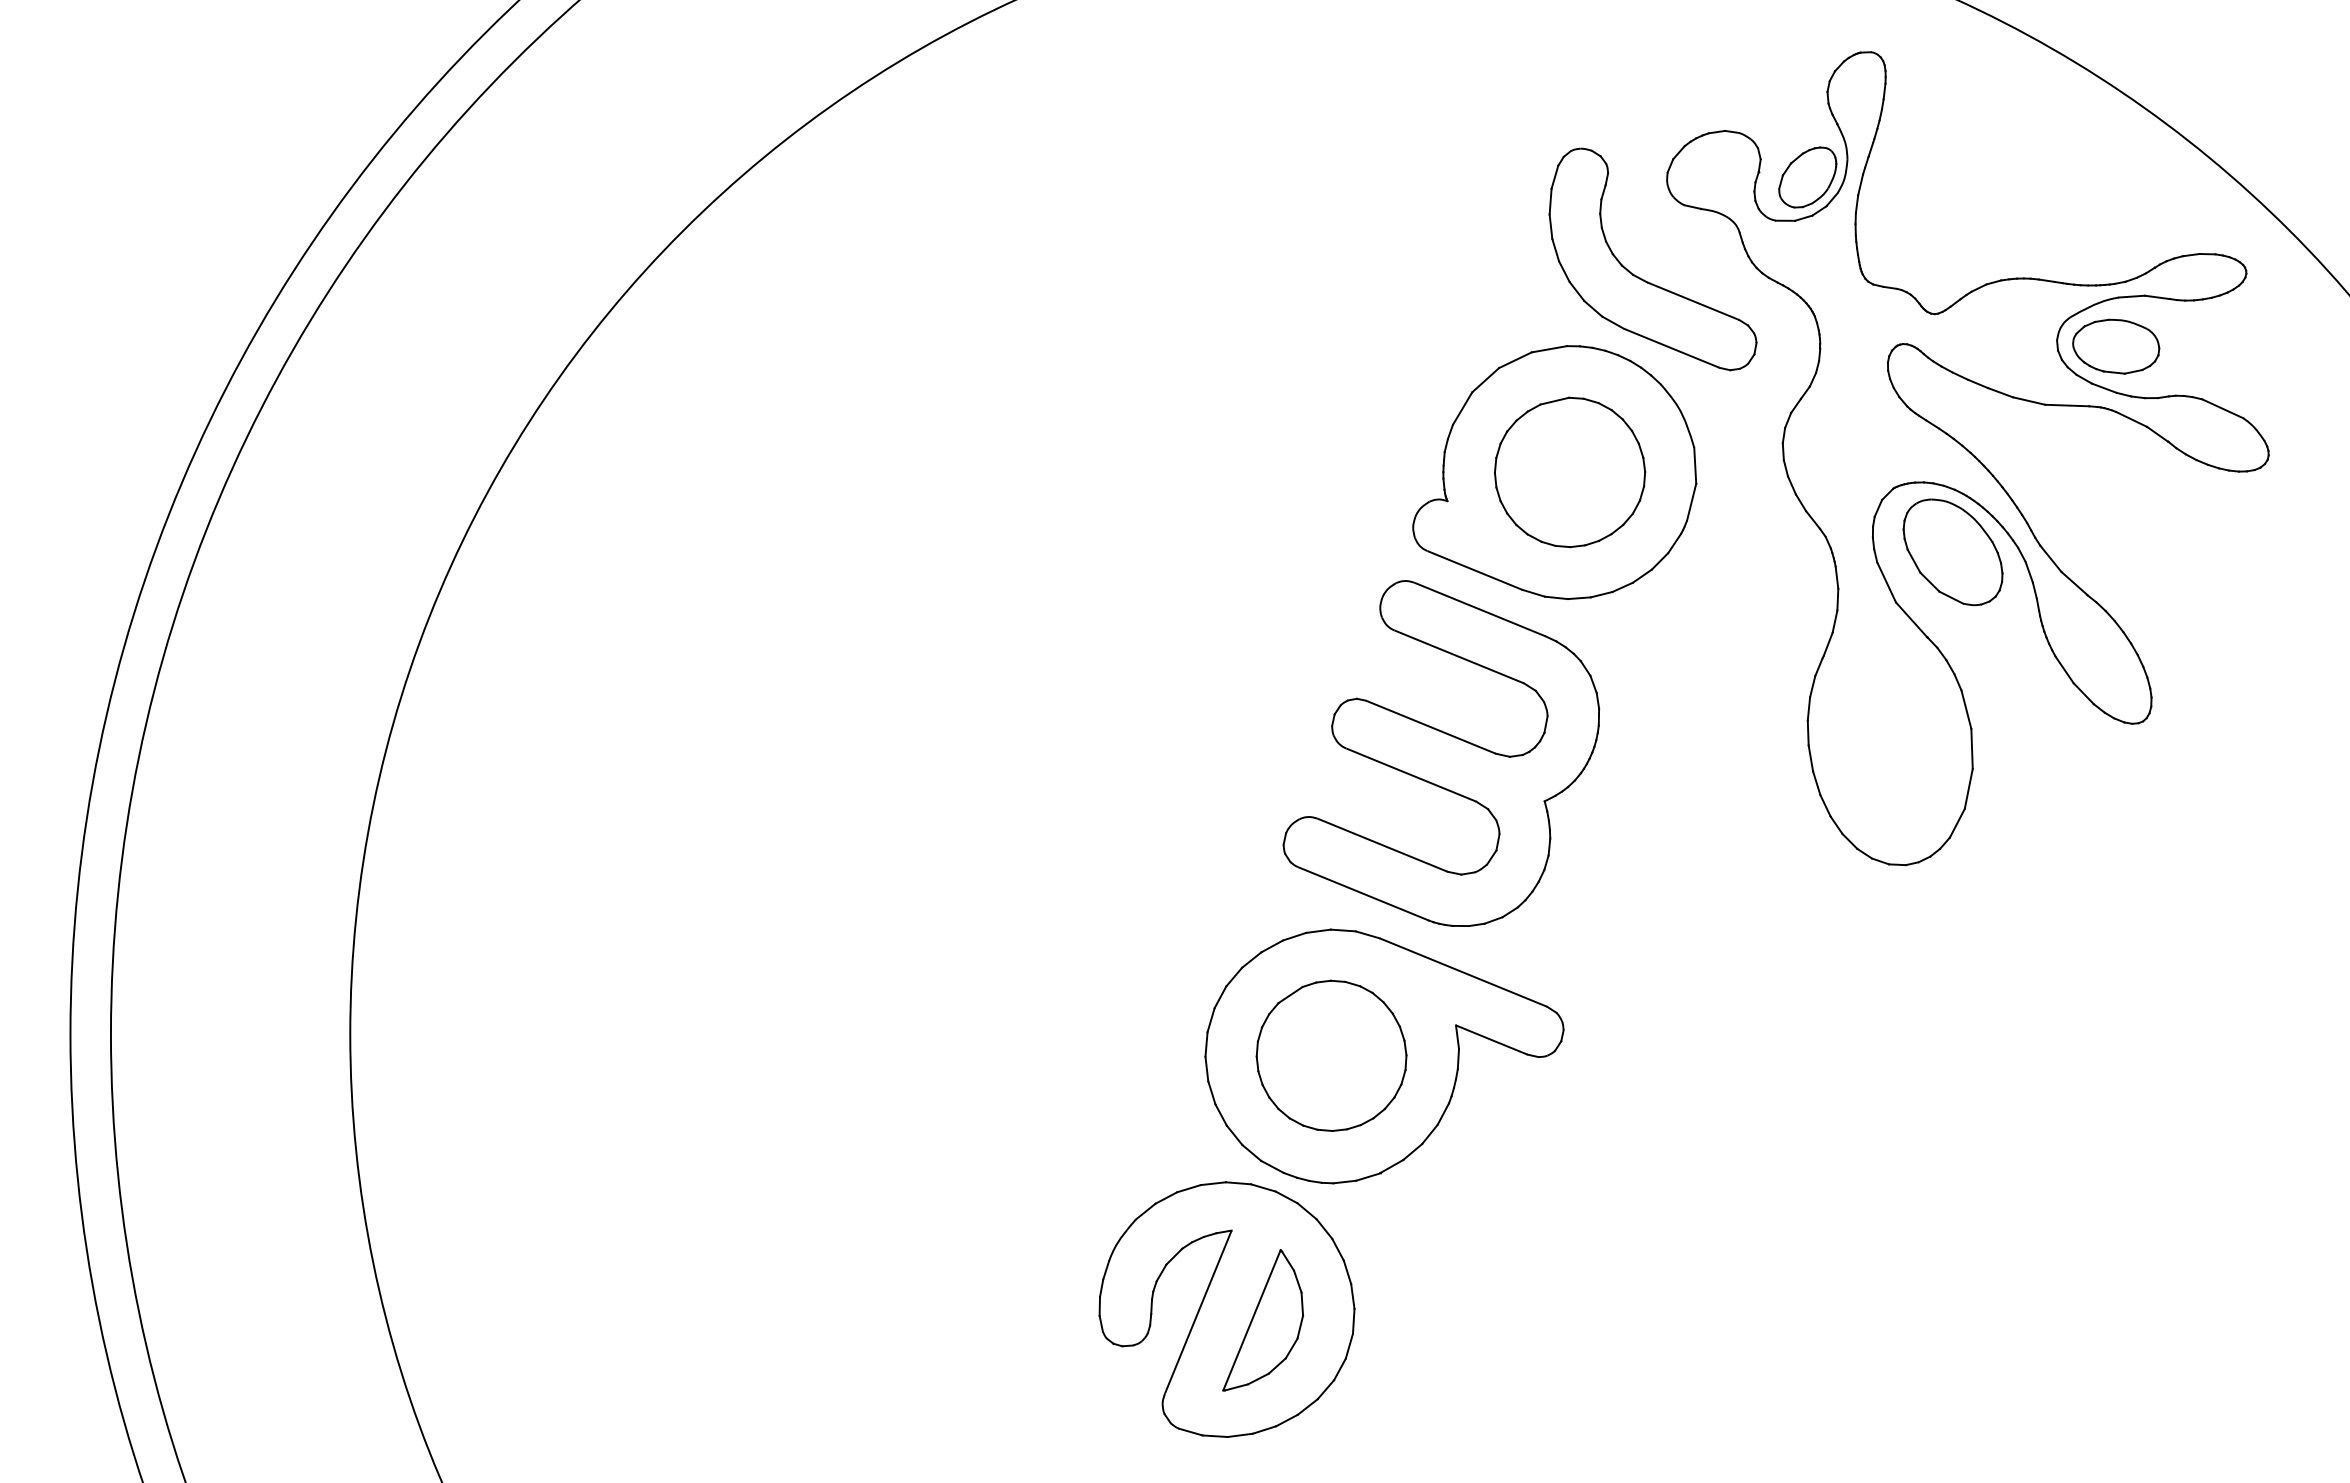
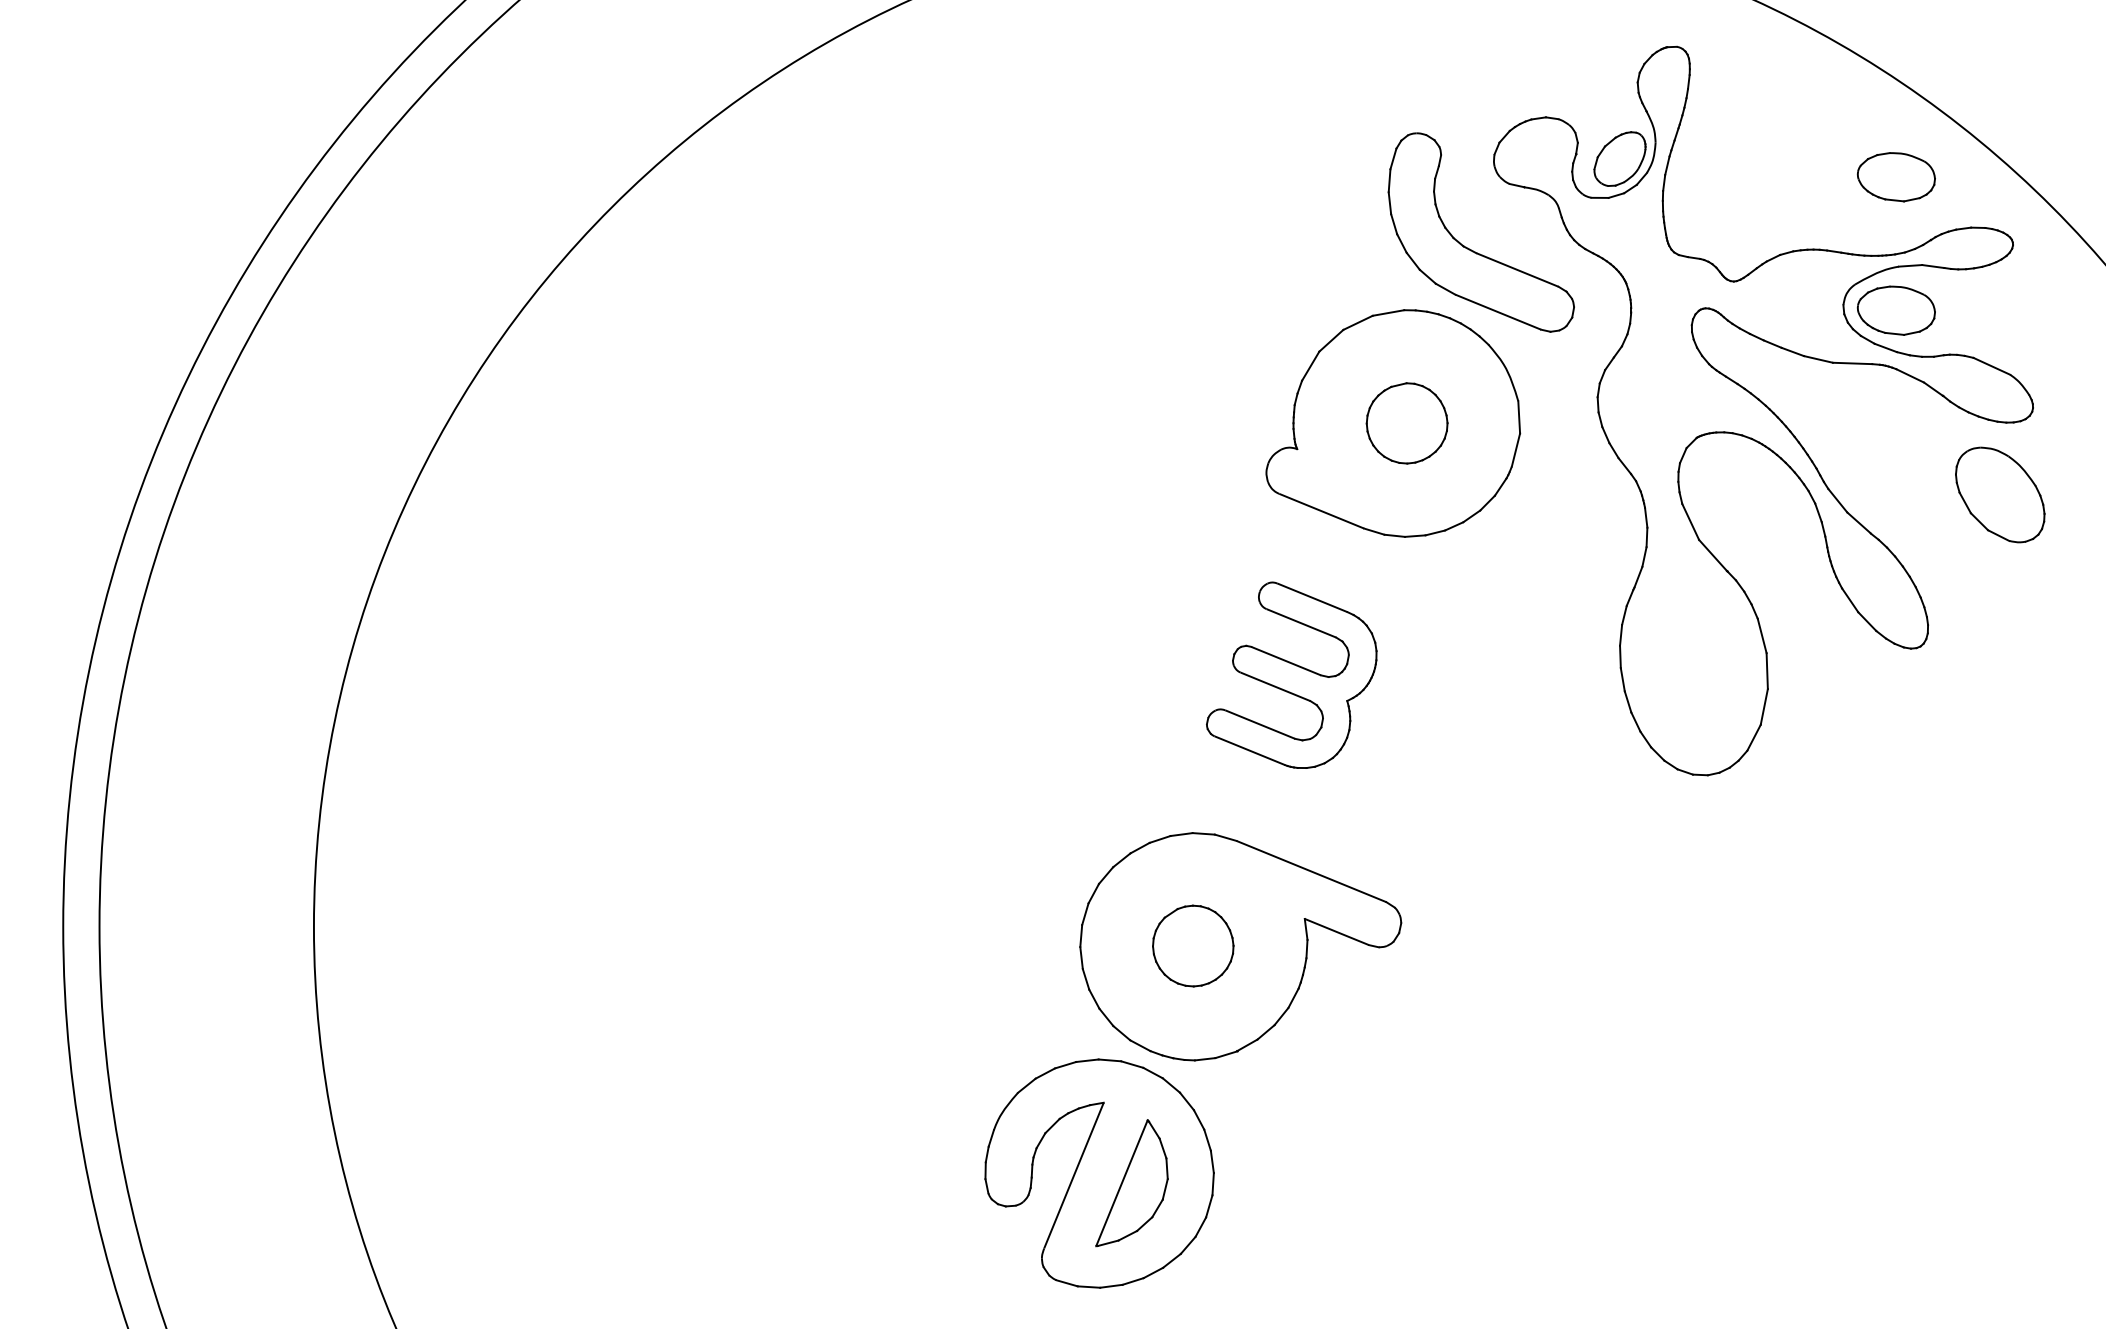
part: (2116, 197) -> (1896, 177), added
part: (1570, 472) -> (1407, 423), size x0.6
part: (1952, 552) -> (1999, 495), moved
part: (1441, 753) -> (1291, 675), size x0.6
part: (1331, 1055) -> (1193, 945), size x0.6

